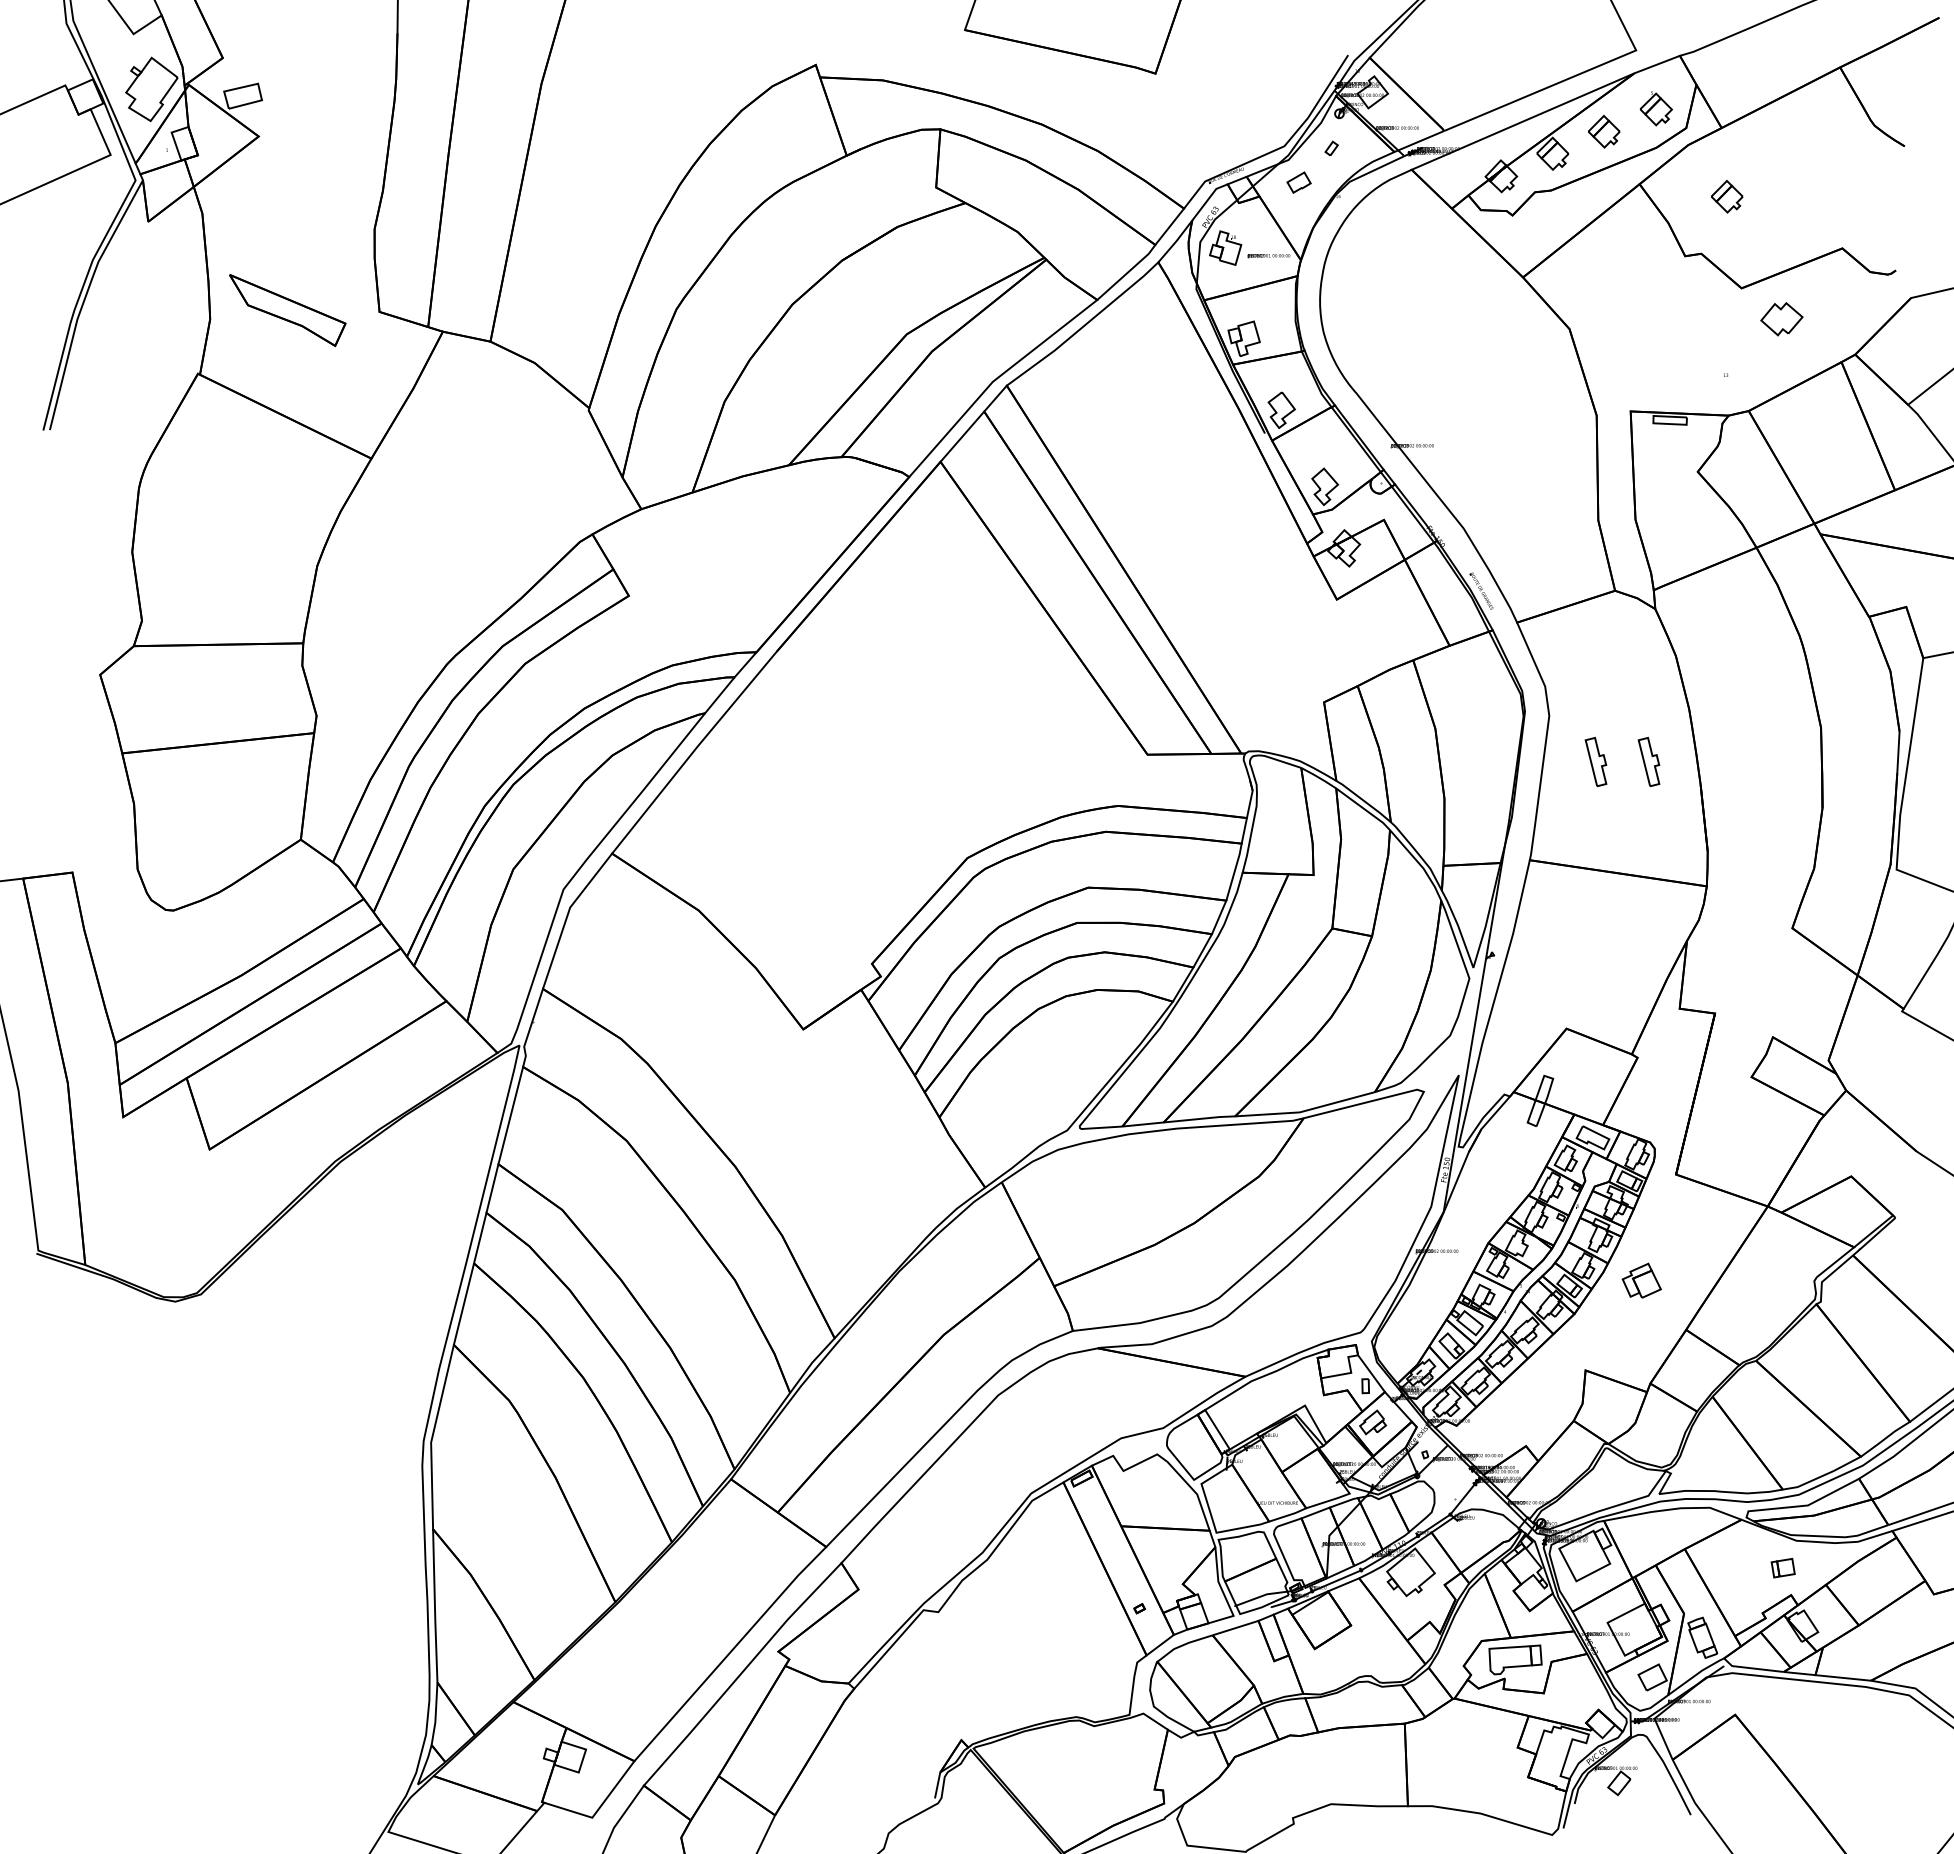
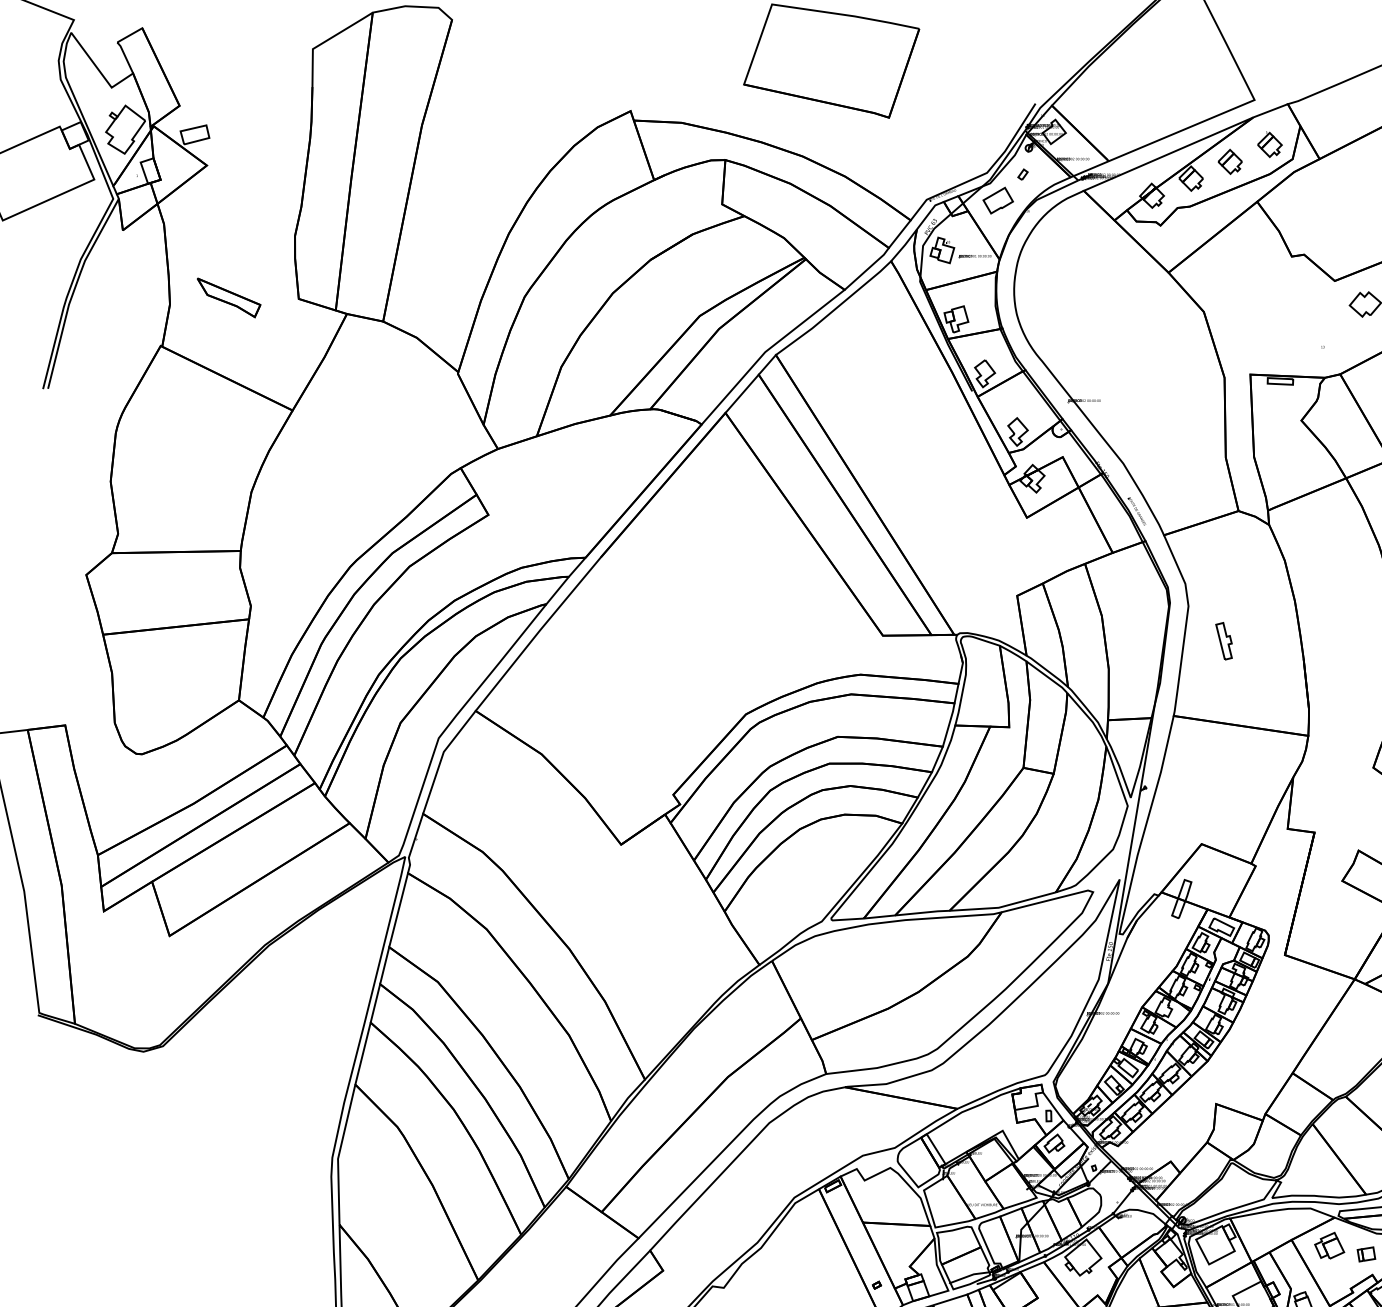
part: (1298, 182) -> (997, 200), size x1.67
part: (1727, 196) -> (1324, 211), removed
part: (287, 310) -> (228, 297), size x0.71
part: (1648, 761) -> (1263, 640), removed
part: (1641, 1280) -> (1329, 1245), moved

